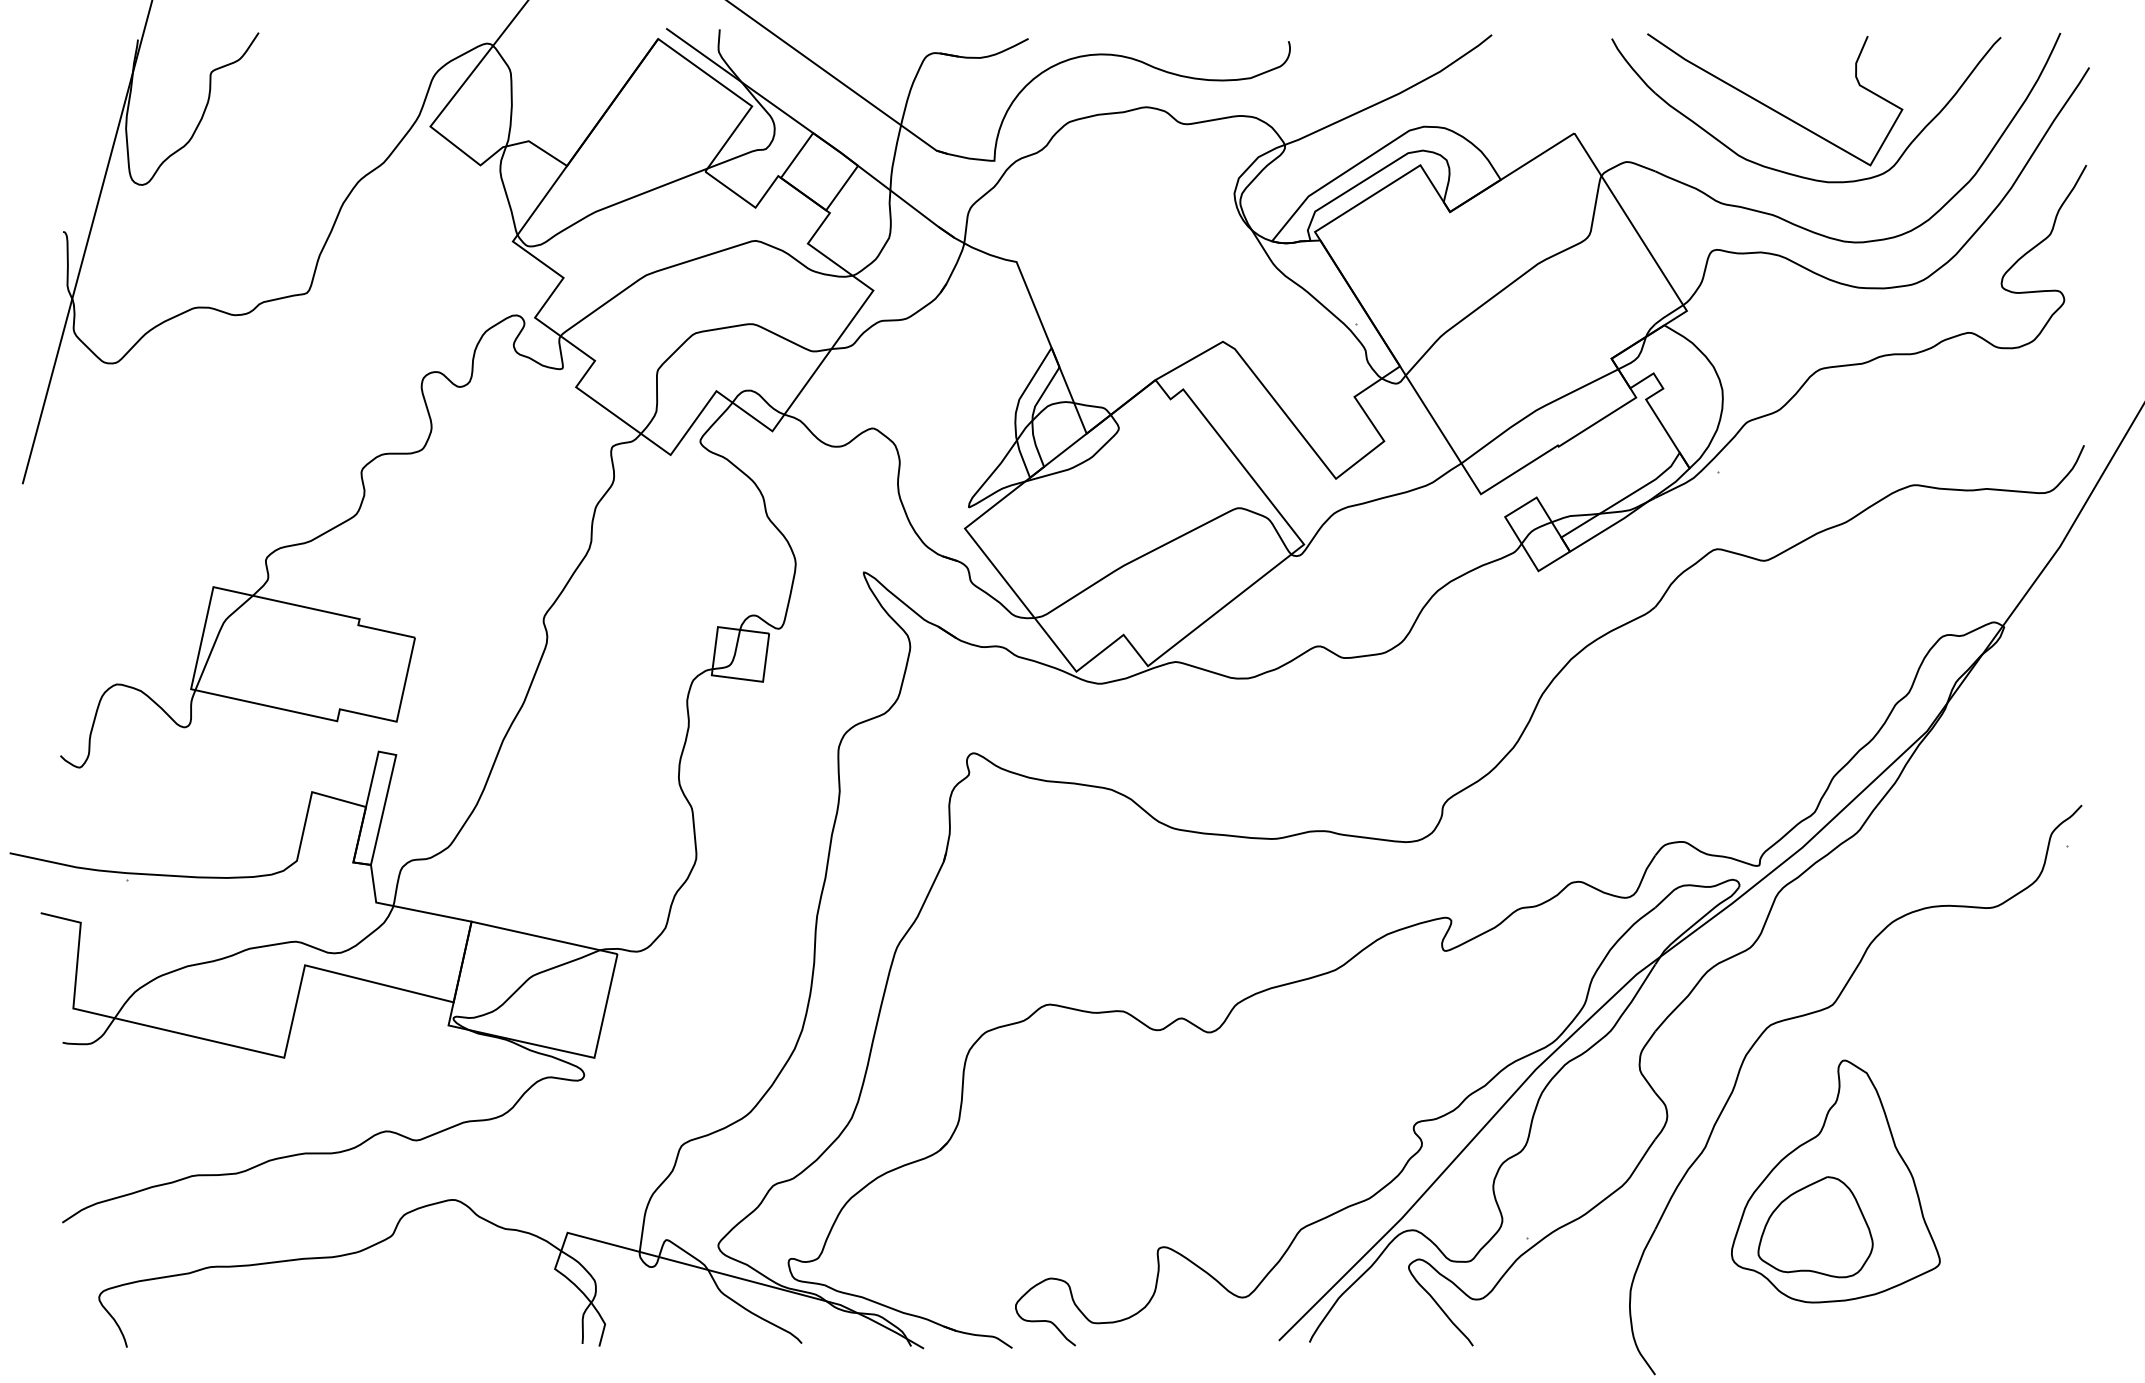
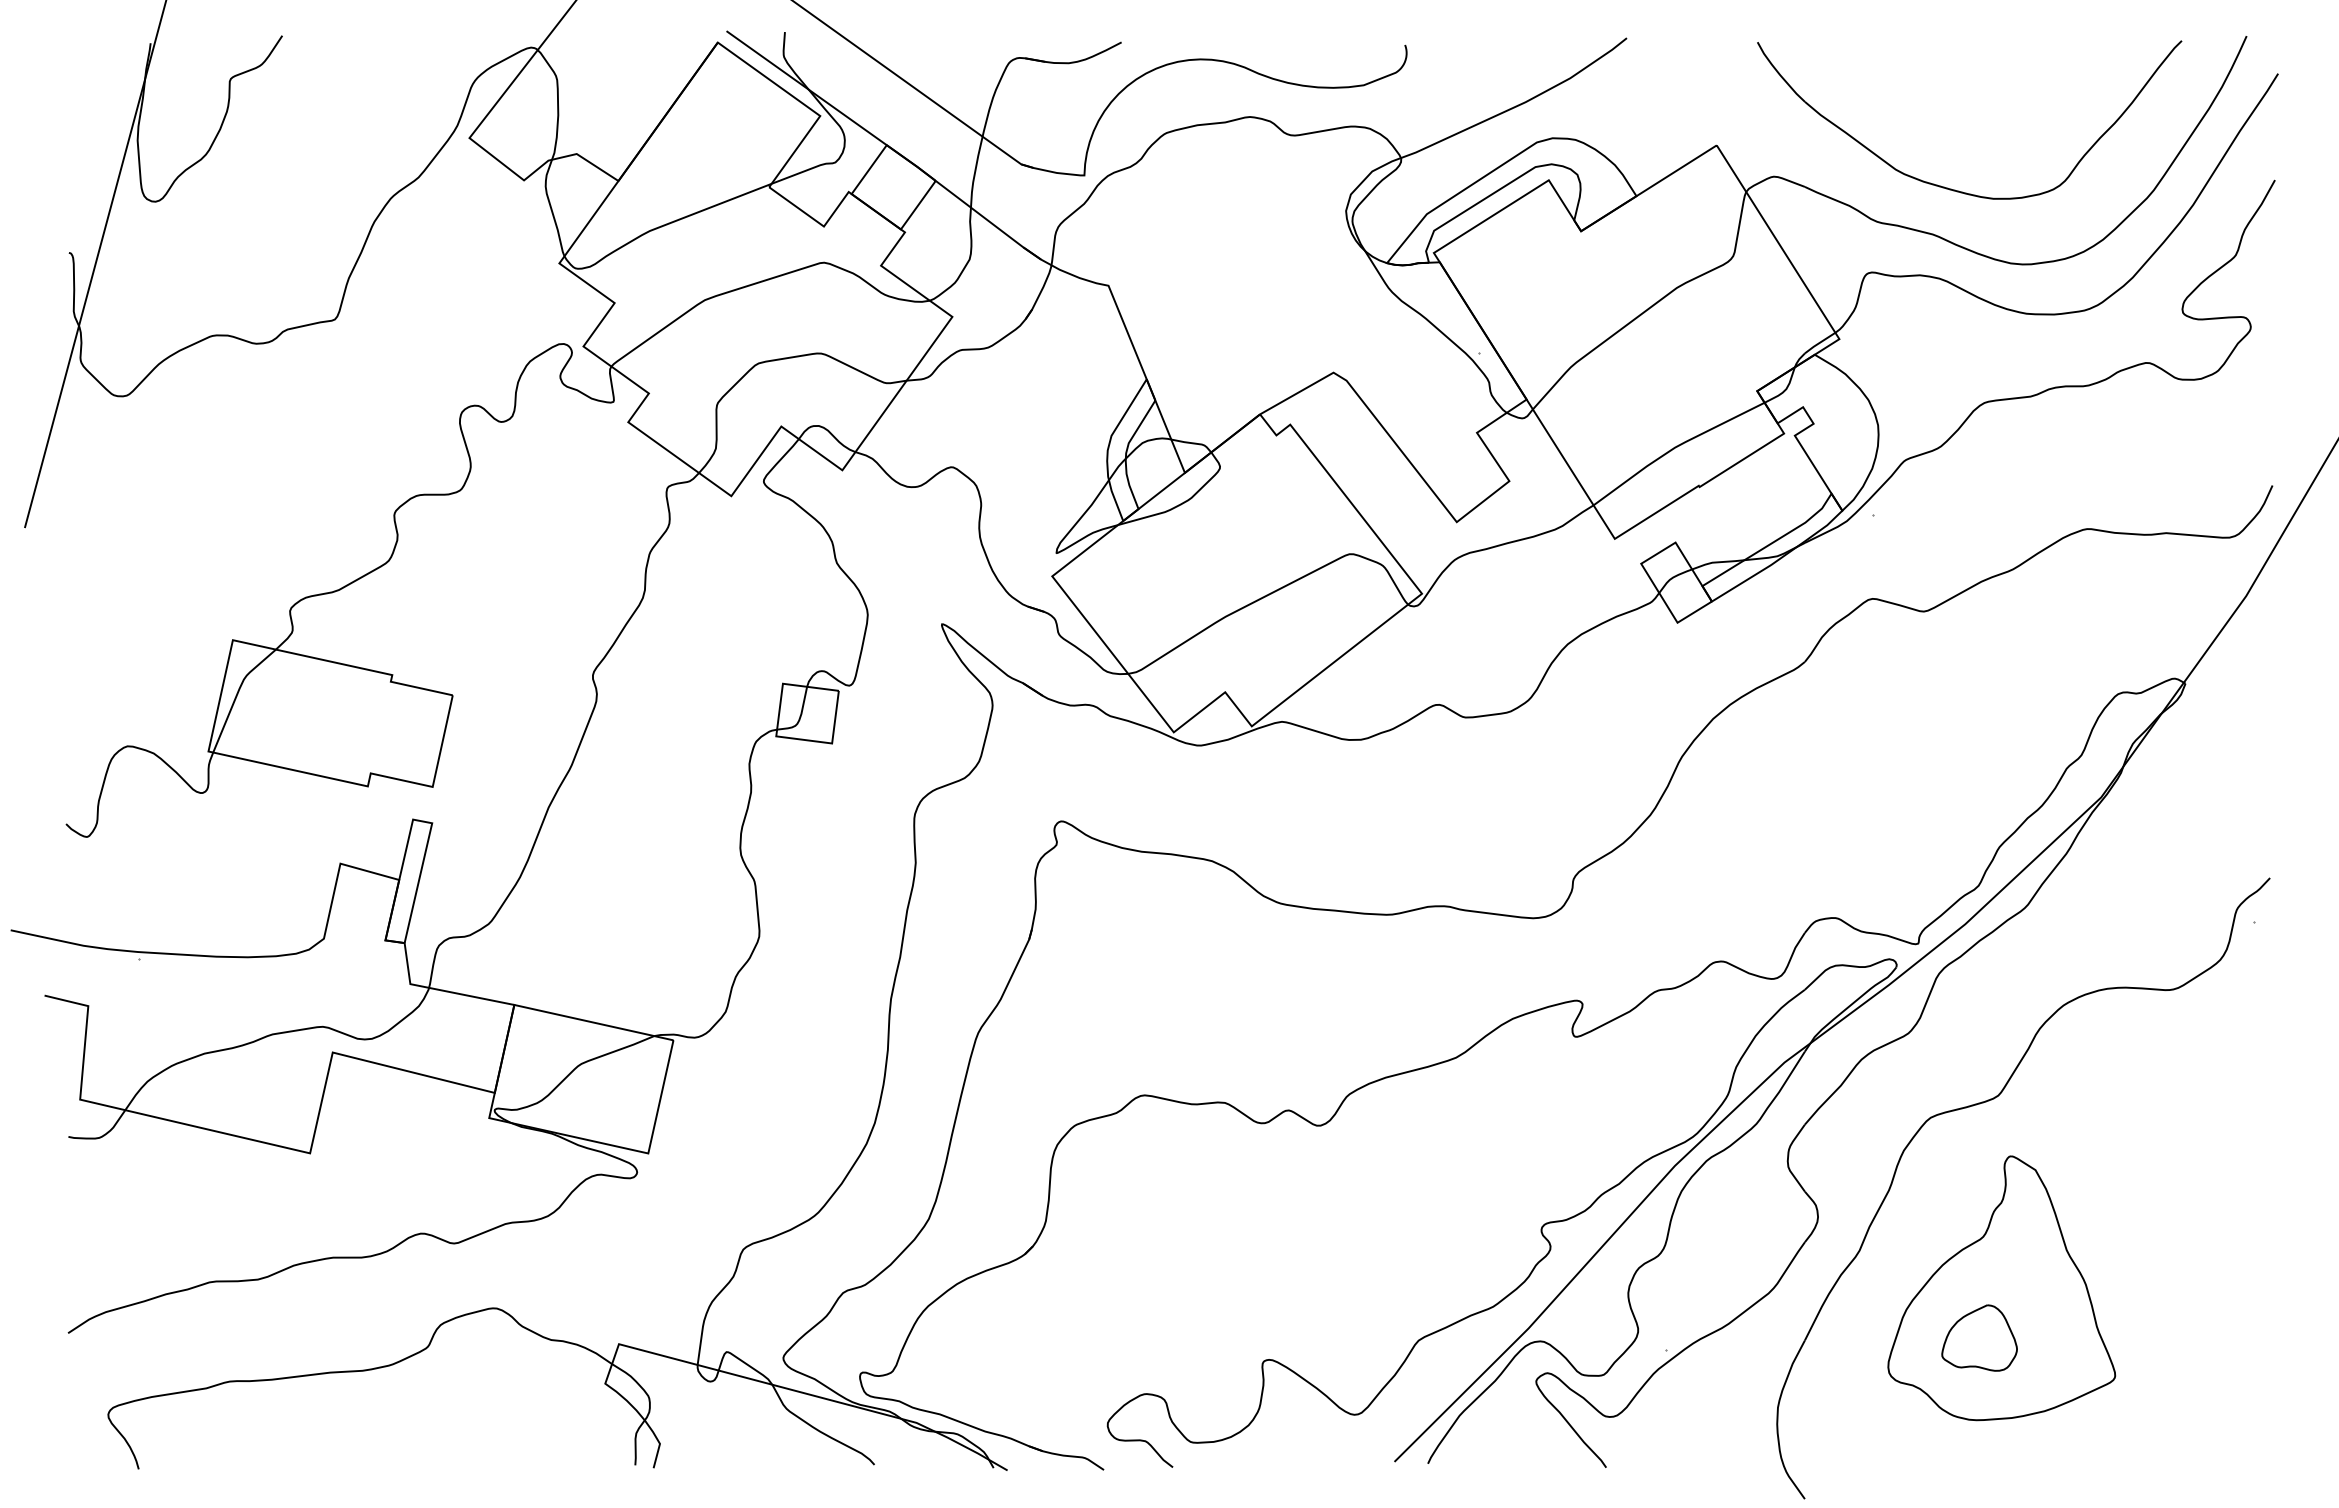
curve: (1771, 107) -> (1931, 117), removed
part: (1815, 1226) -> (1979, 1337), size x0.6

